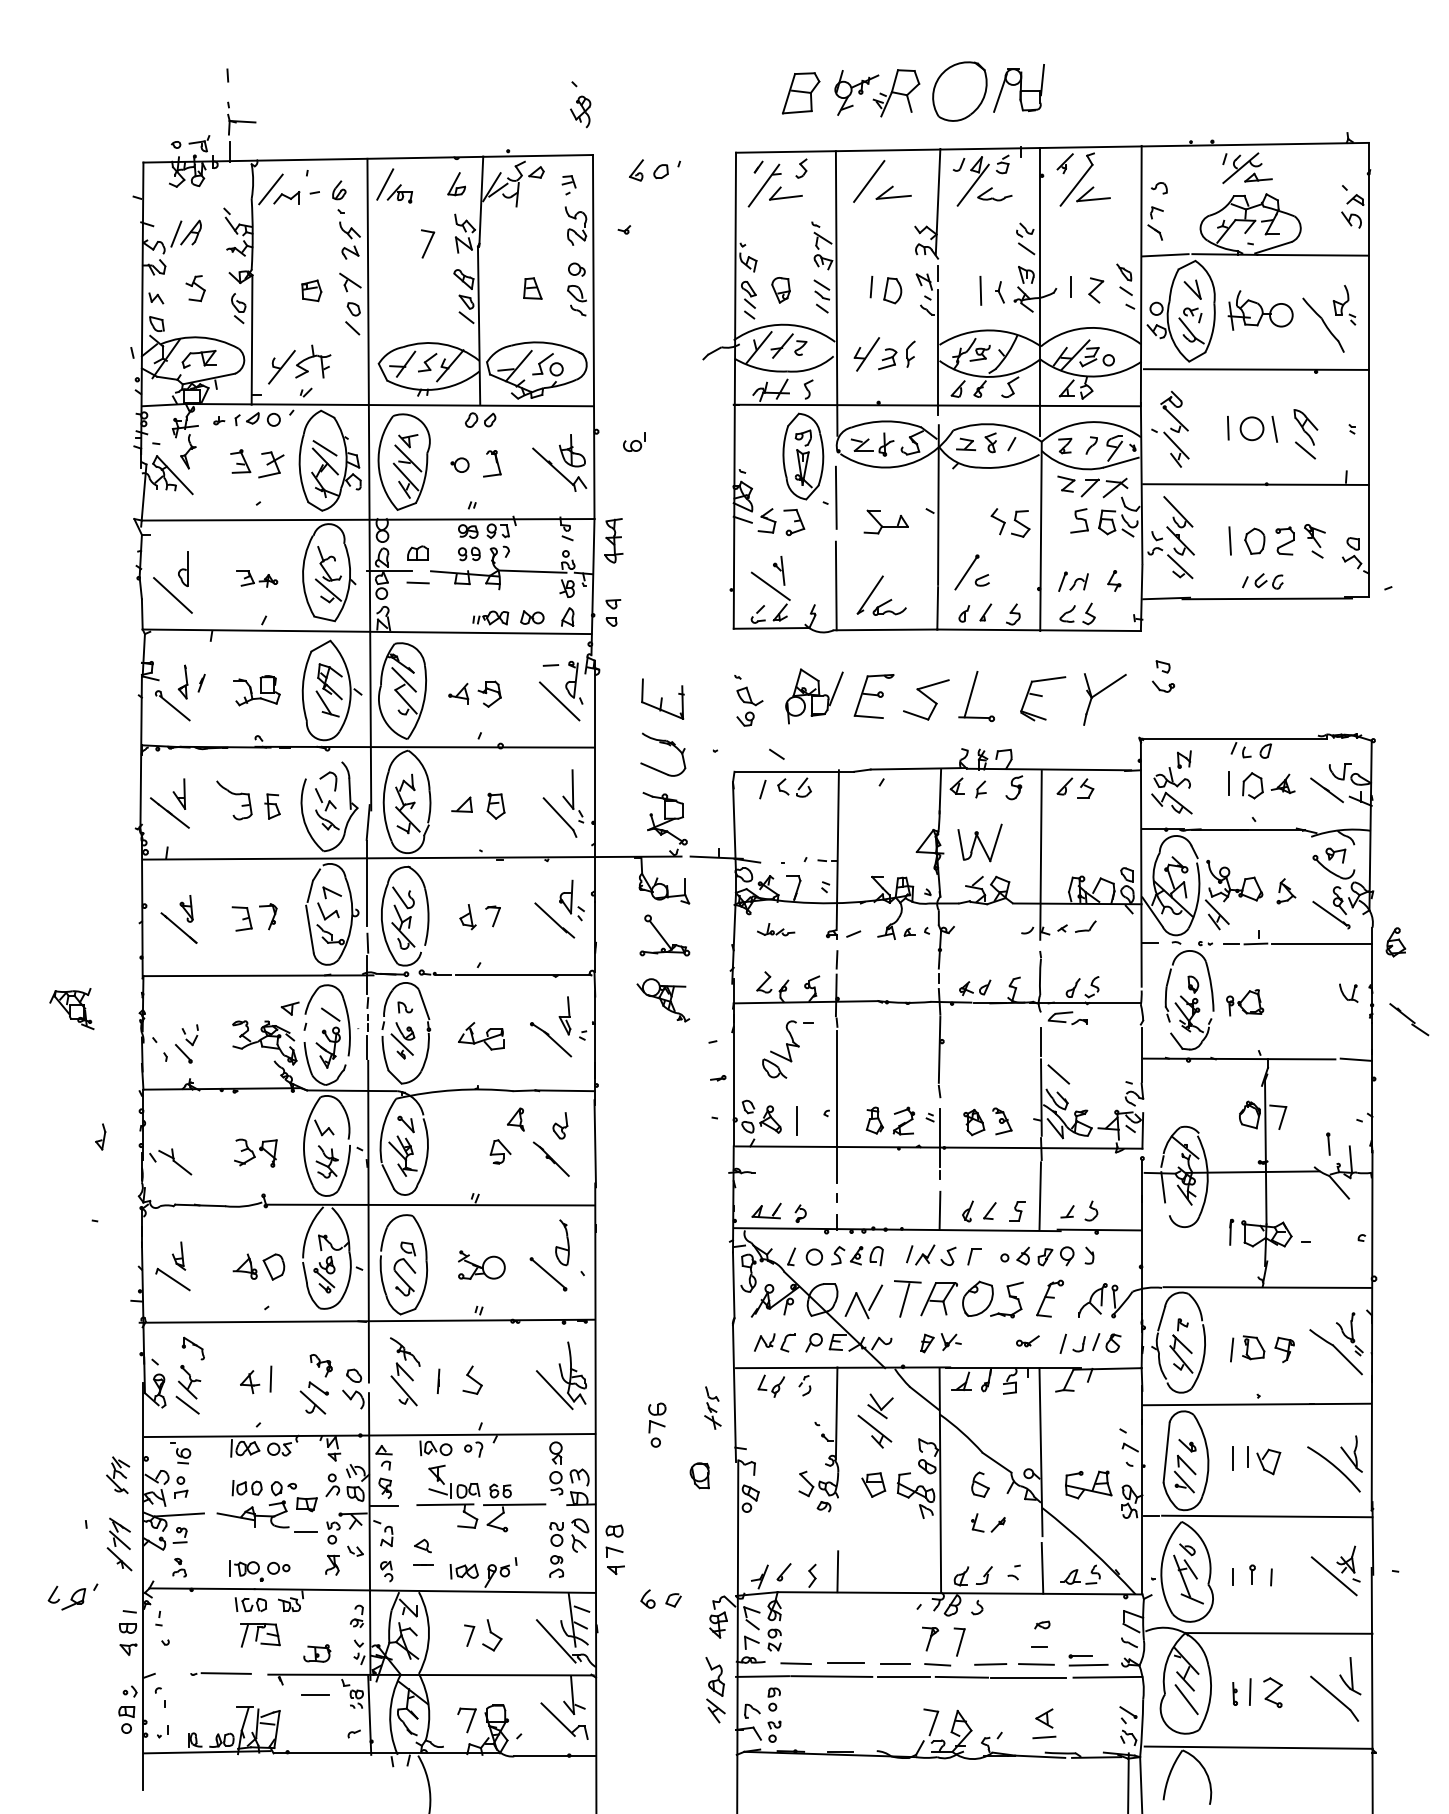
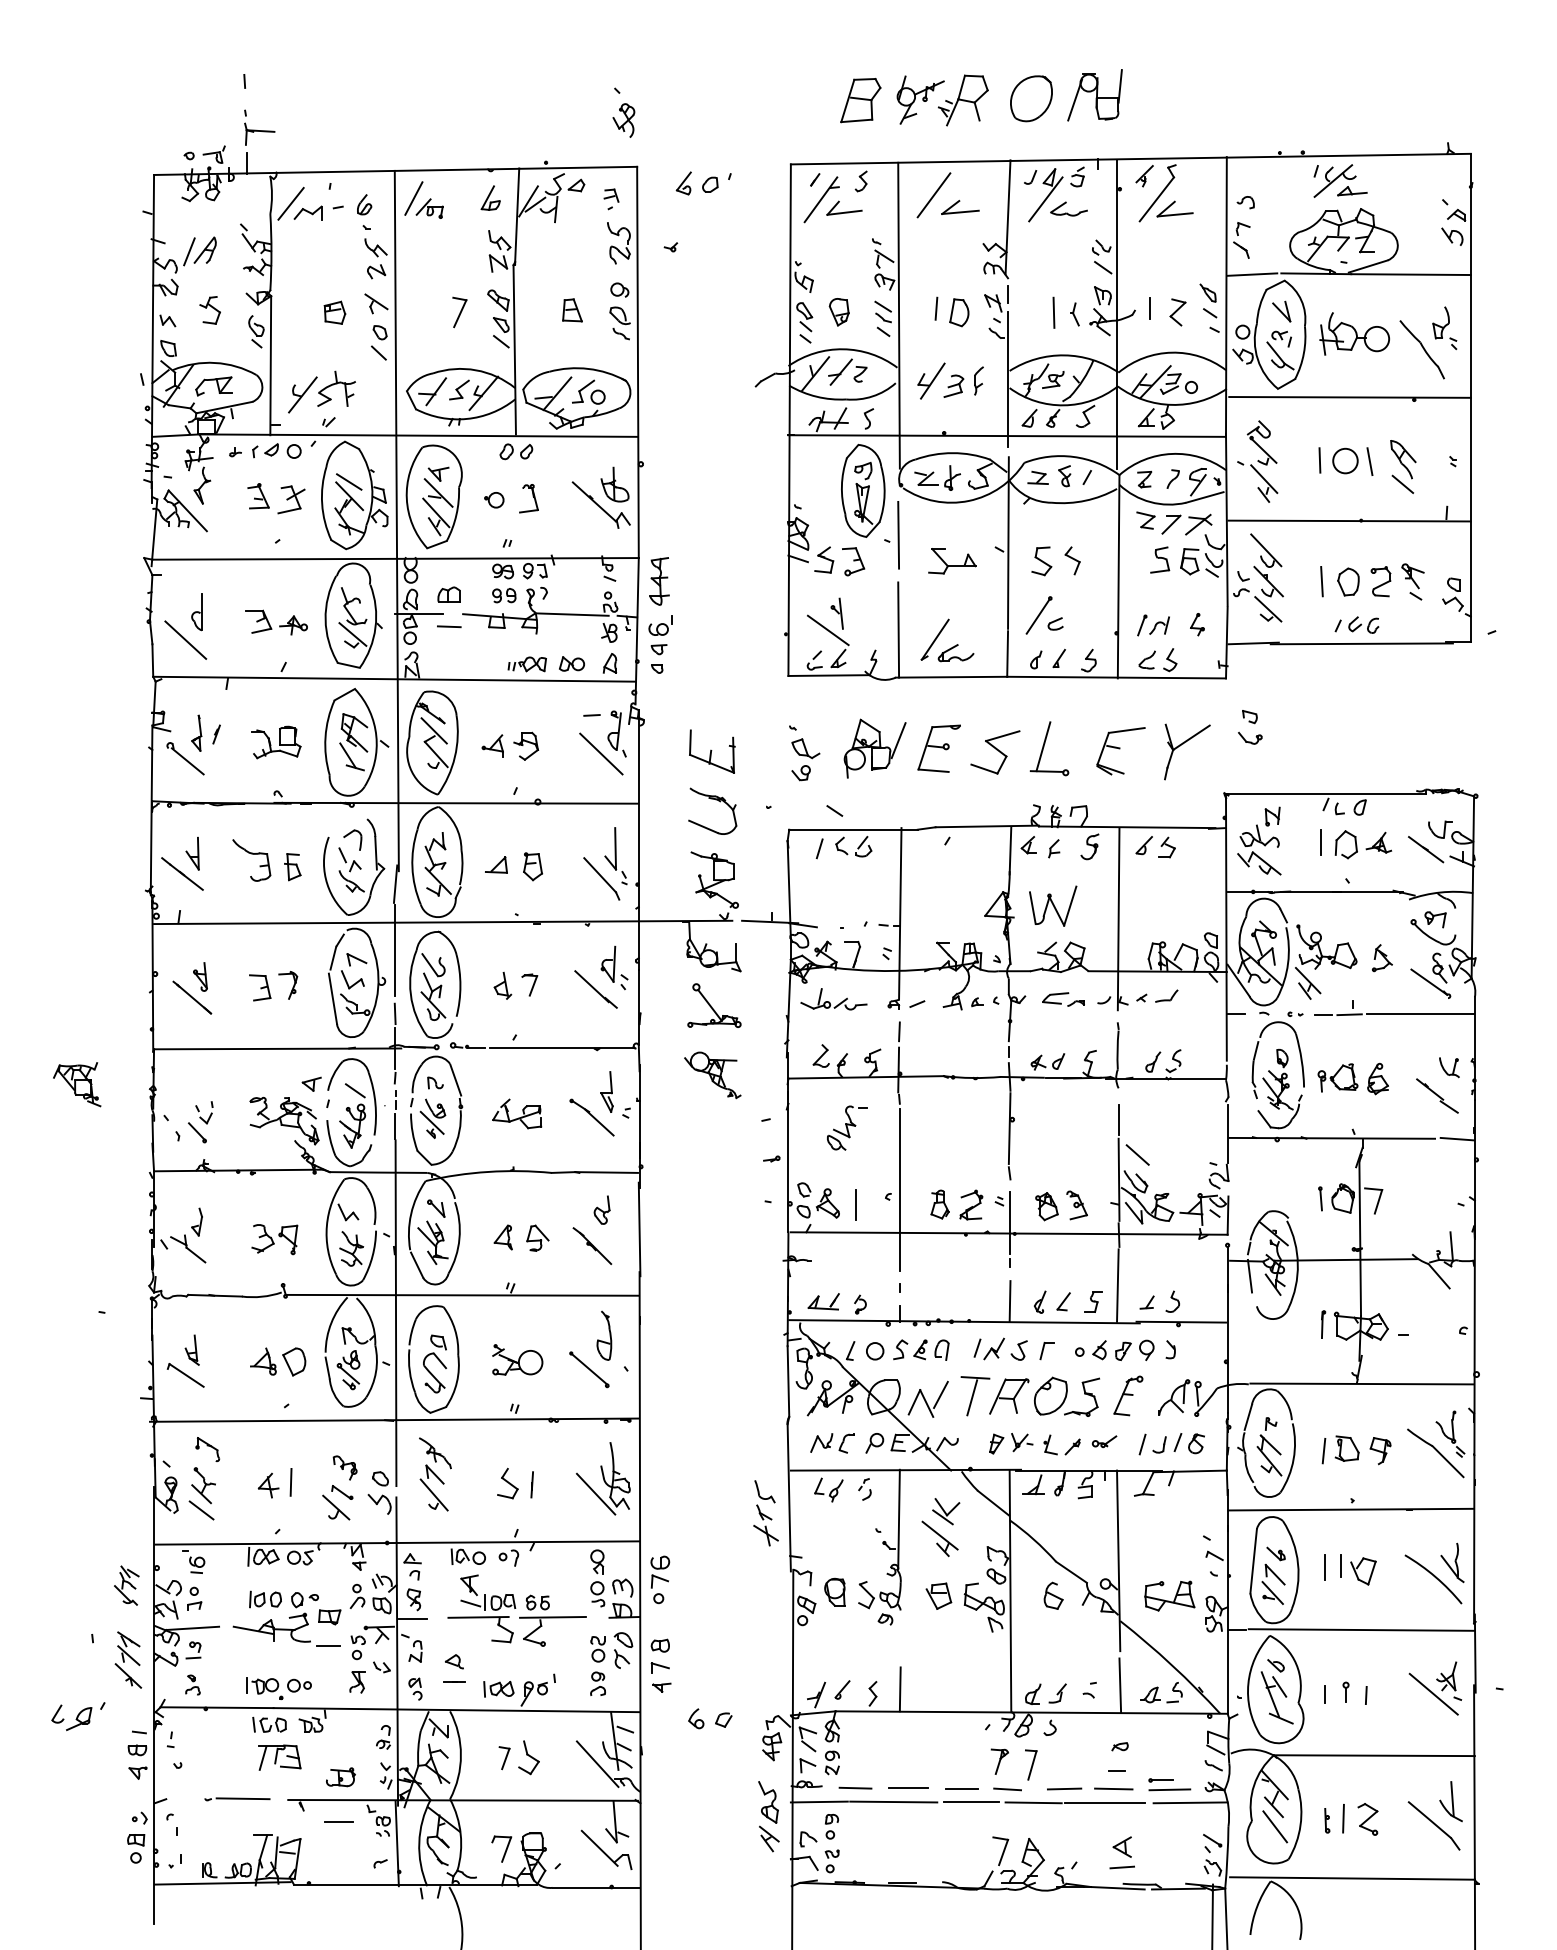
part: (959, 91) -> (1031, 98), size x0.71
part: (427, 244) -> (459, 312), moved
part: (634, 442) -> (660, 625), moved
part: (1020, 524) -> (1041, 561), moved
part: (257, 578) -> (276, 622), size x1.43
part: (775, 929) -> (833, 999), size x1.67
part: (1395, 941) -> (1377, 1078), moved
part: (1067, 1018) -> (1063, 999), moved
part: (1409, 1019) -> (1437, 1095), moved
part: (788, 1048) -> (847, 1127), size x0.71
part: (515, 1119) -> (502, 1237), moved
part: (100, 1136) -> (196, 1221), moved
part: (1328, 1143) -> (1320, 1198), moved
line: (437, 1381) -> (531, 1484), moved
part: (712, 1408) -> (765, 1513), size x1.43
part: (657, 1424) -> (660, 1579), moved
part: (699, 1475) -> (834, 1591), moved
part: (995, 1526) -> (1069, 1448), moved

